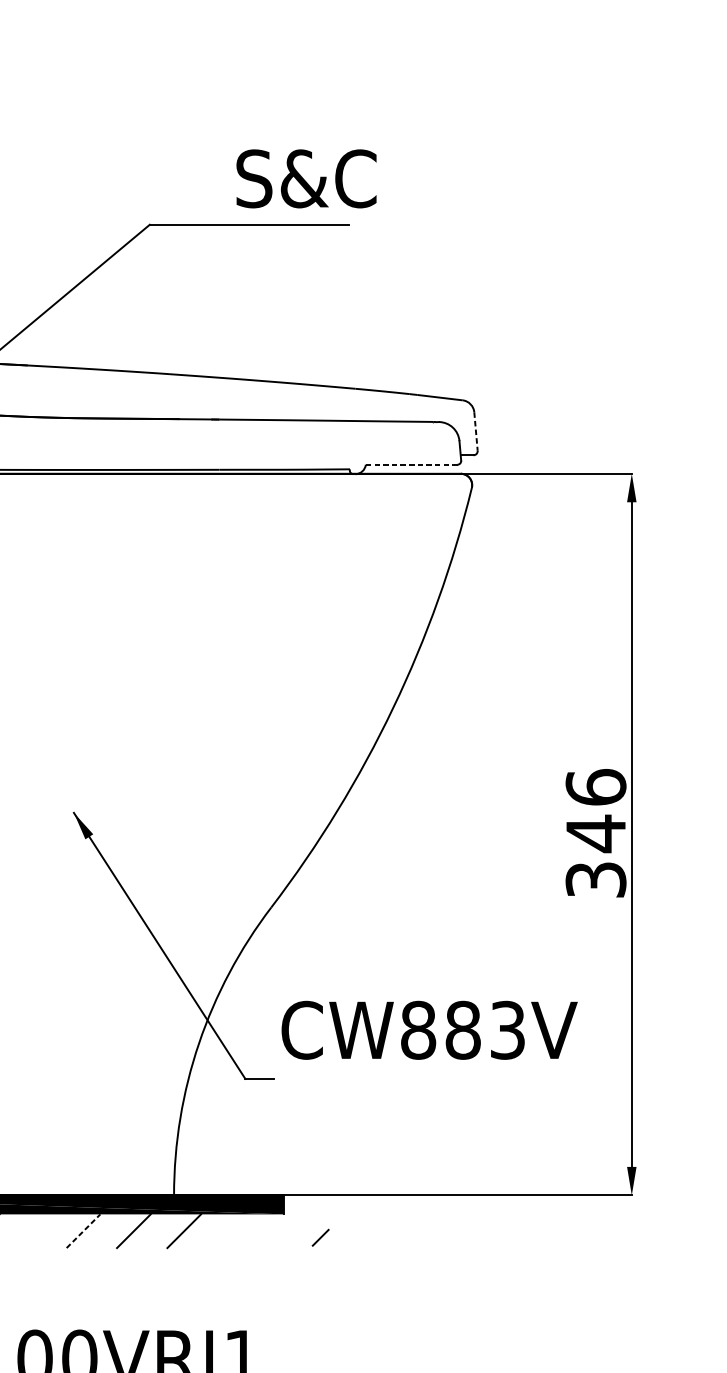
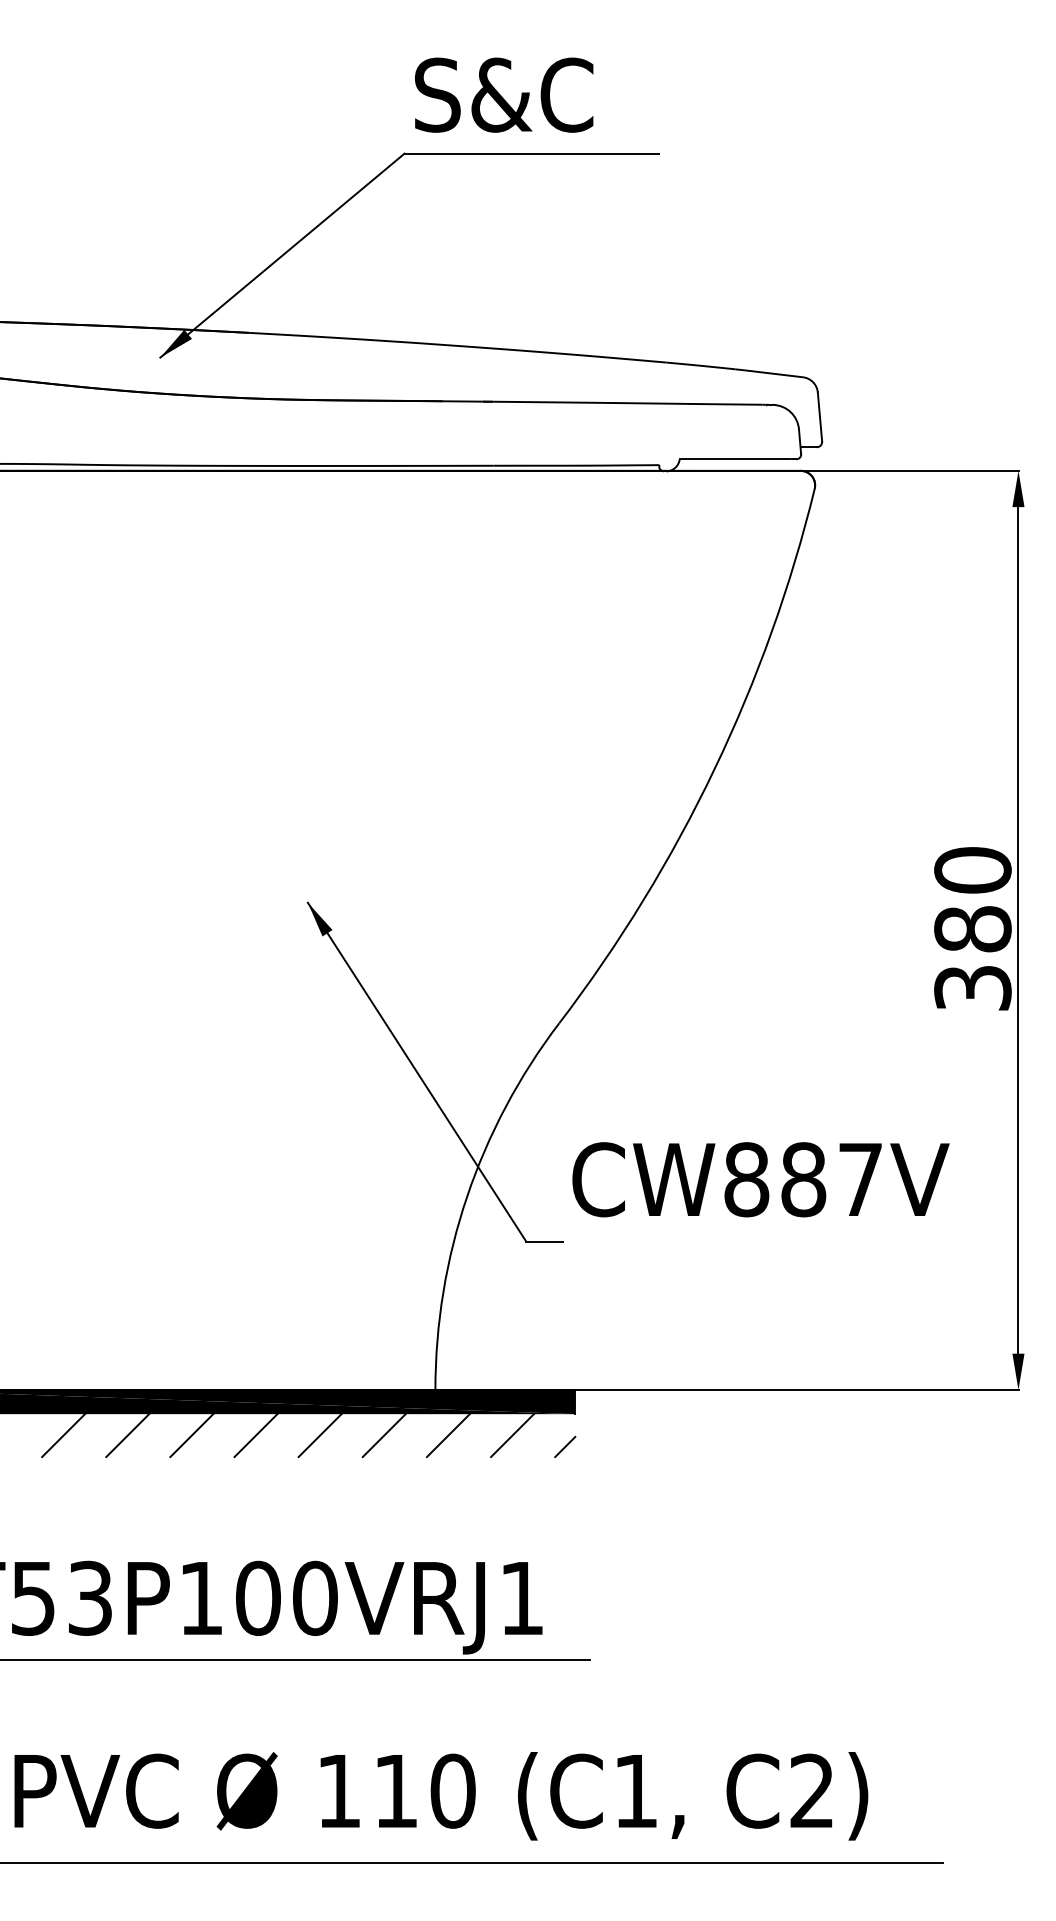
text: (306, 178) -> (504, 94), moved
line: (475, 431) -> (819, 417), dashed -> solid
line: (409, 464) -> (735, 459), dashed -> solid
text: (595, 811) -> (972, 900), 346 -> 380
text: (507, 1030) -> (860, 1179), CW883V -> CW887V
line: (32, 1231) -> (255, 1435), added
line: (83, 1231) -> (320, 1435), dashed -> solid
line: (234, 1231) -> (512, 1435), added
line: (320, 1237) -> (565, 1446), moved

